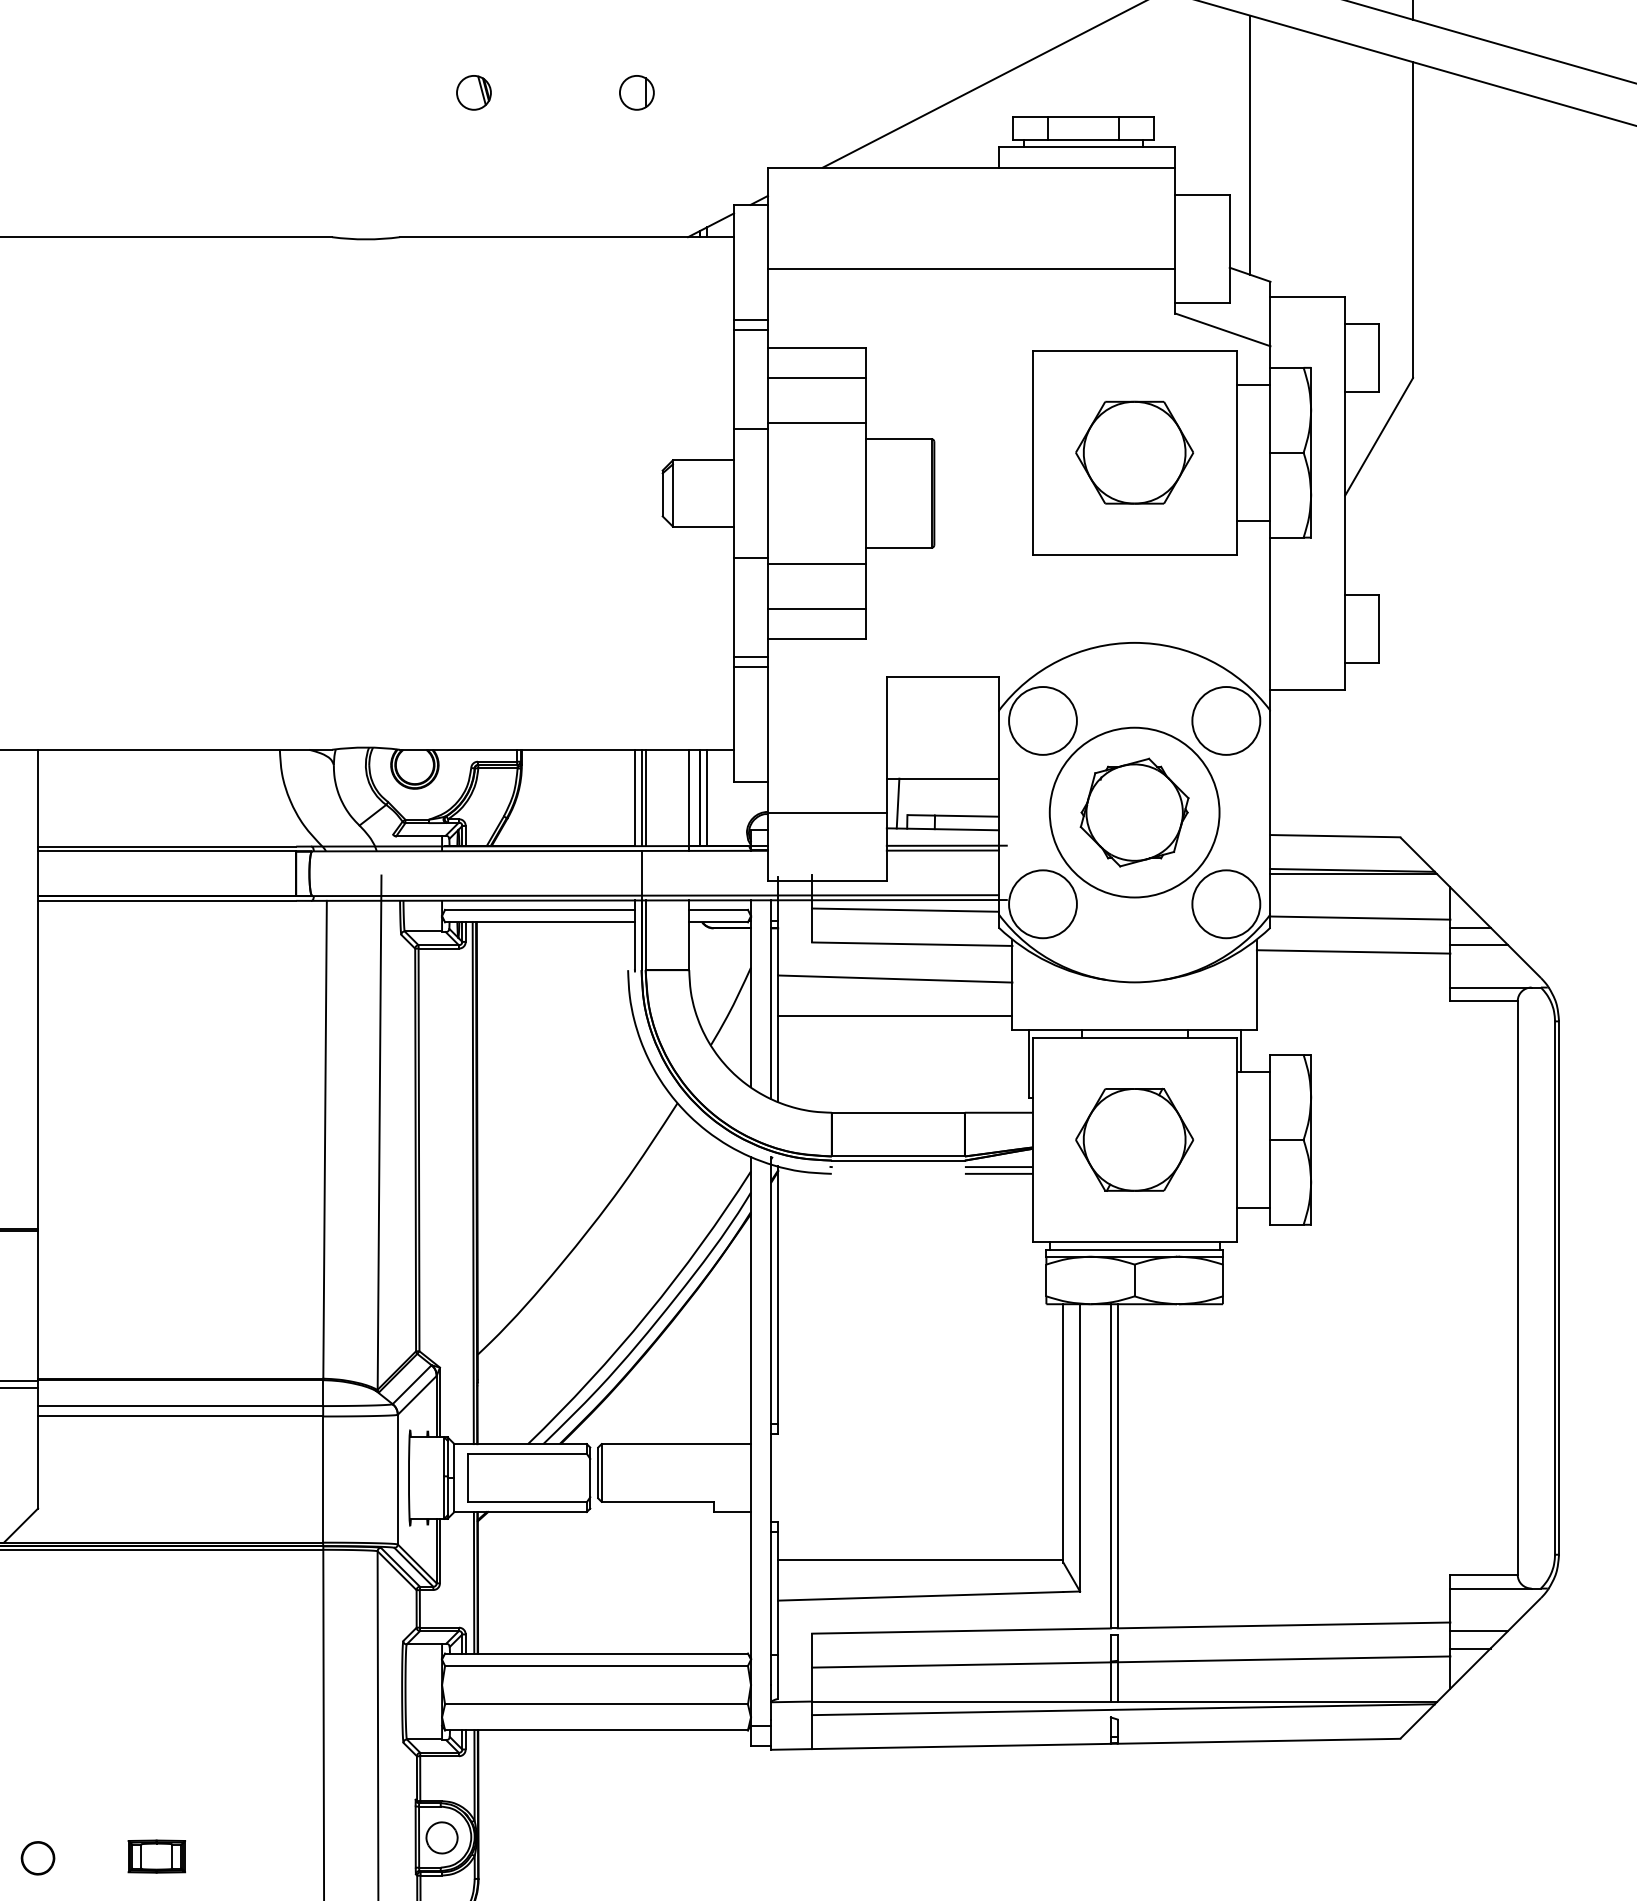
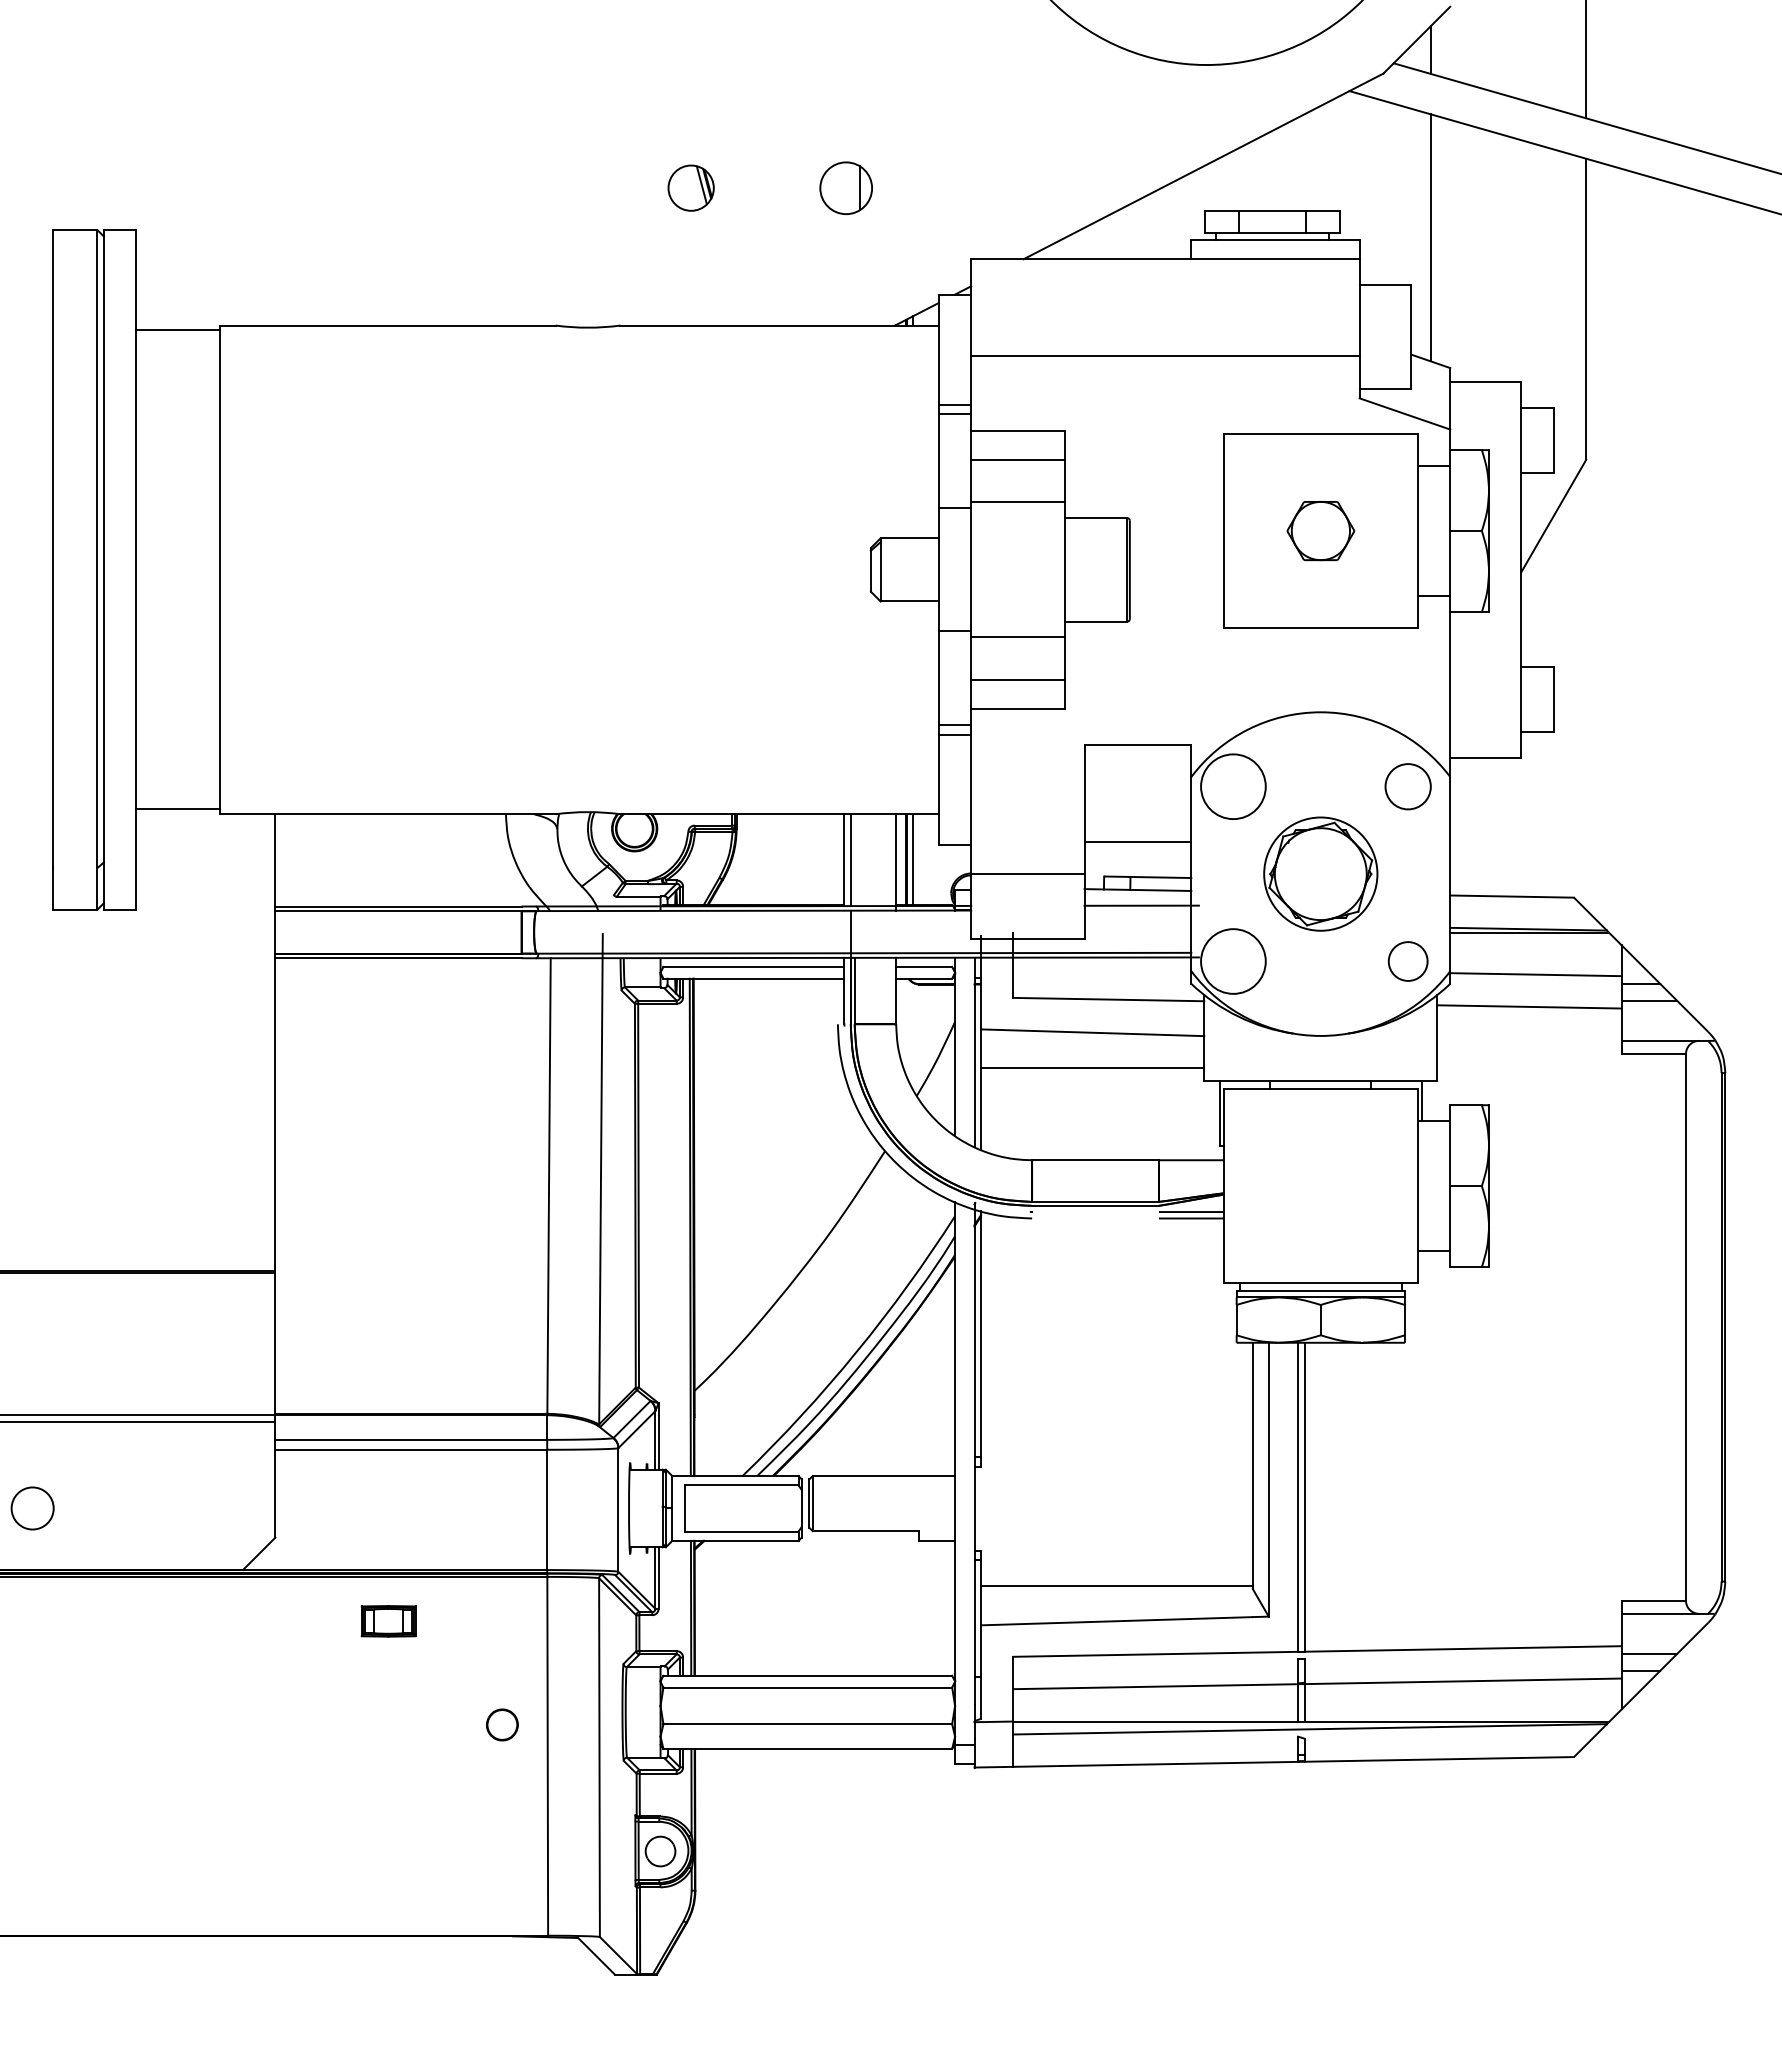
part: (473, 92) -> (690, 187), size x1.4
part: (637, 92) -> (846, 187), size x1.6
part: (1134, 452) -> (1320, 530), size x0.6
circle: (1225, 720) -> (1407, 786), size x0.7
line: (645, 798) -> (854, 860), removed
line: (898, 803) -> (1095, 865), removed
circle: (1134, 813) -> (1320, 874), size x0.7
line: (942, 850) -> (1137, 910), removed
circle: (1225, 904) -> (1407, 961), size x0.6
line: (905, 909) -> (1102, 966), removed
part: (1134, 1139) -> (1320, 1185), removed
part: (156, 1856) -> (388, 1621), moved
part: (38, 1857) -> (502, 1724), moved

